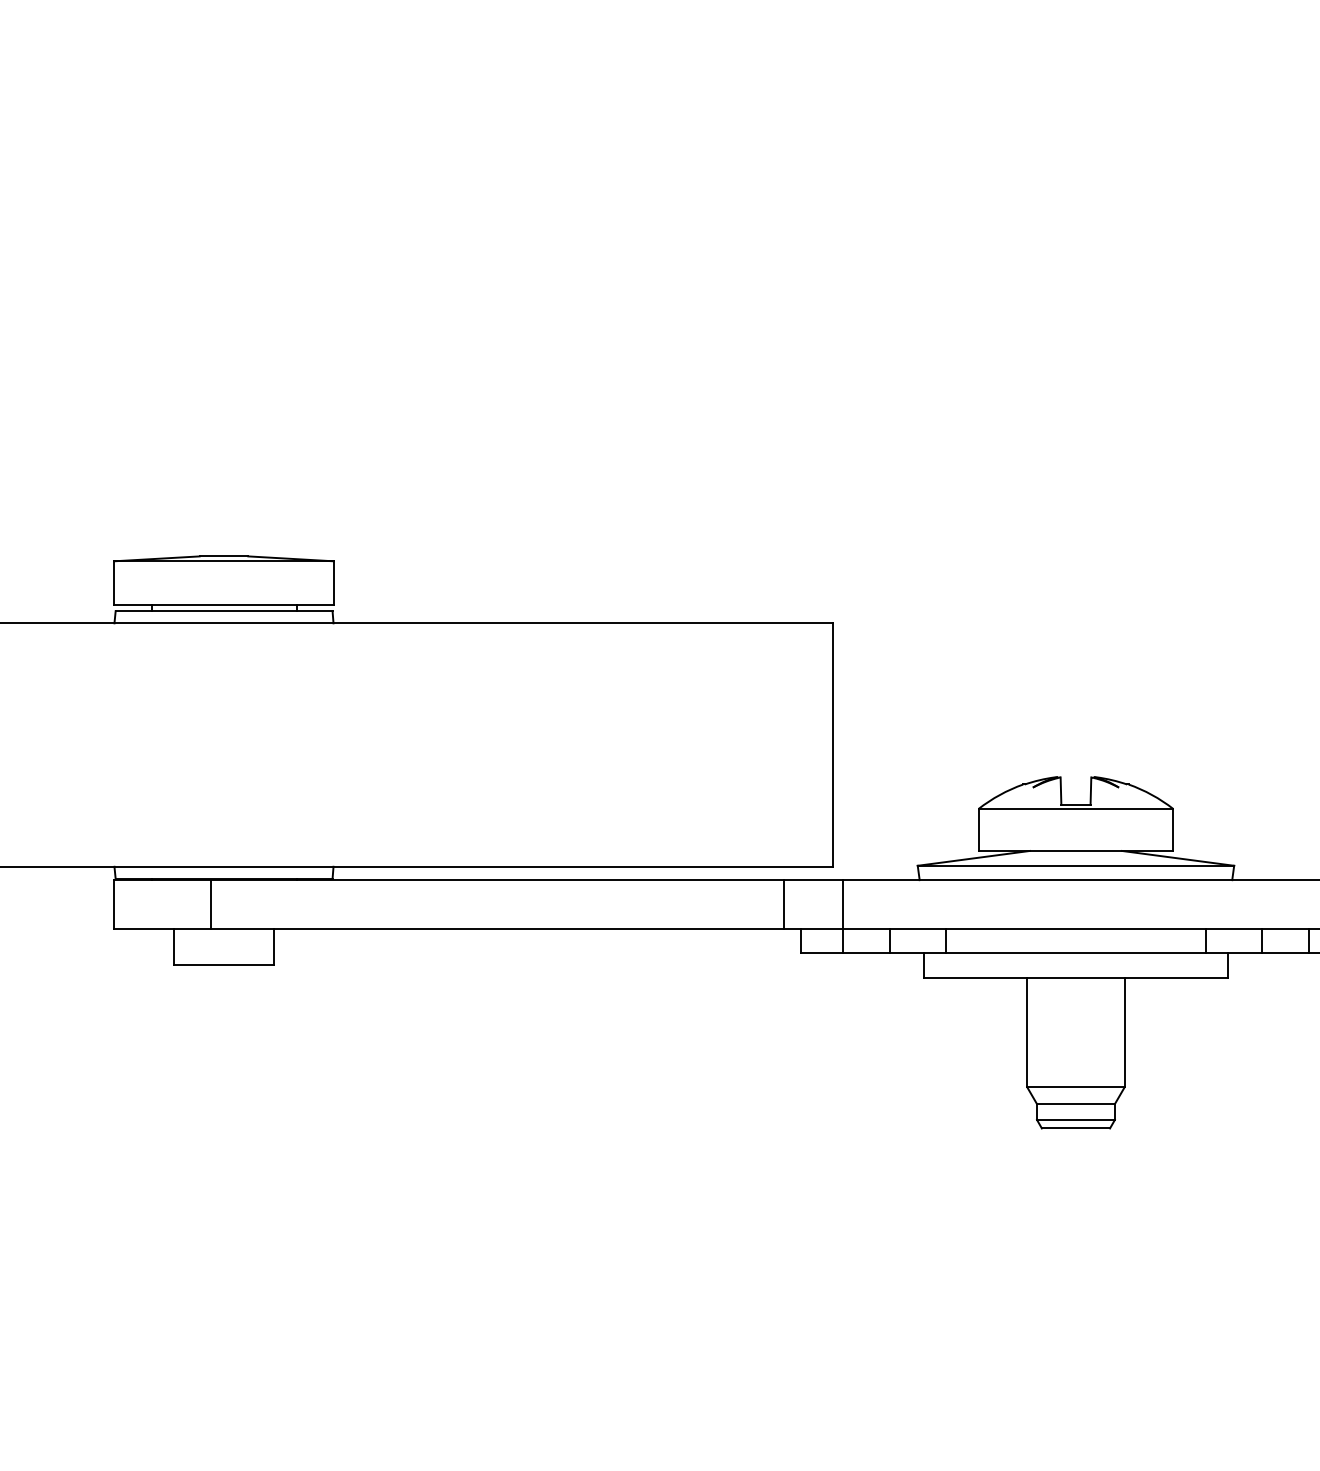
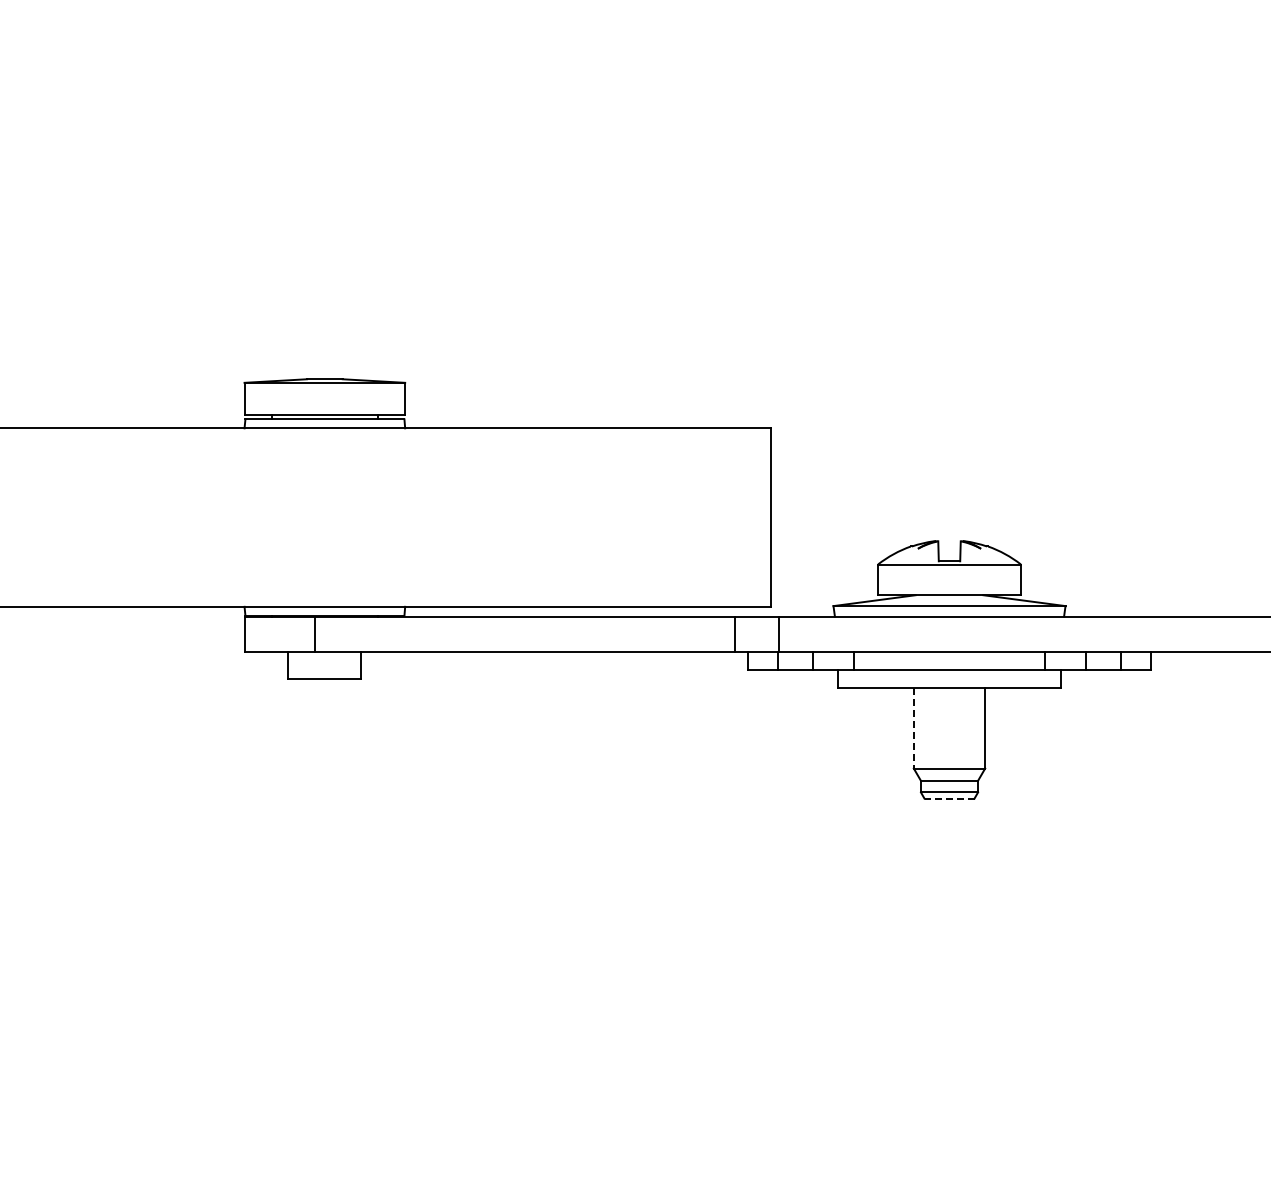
line: (1026, 1032) -> (913, 728), solid -> dashed
line: (1075, 1128) -> (949, 798), solid -> dashed

